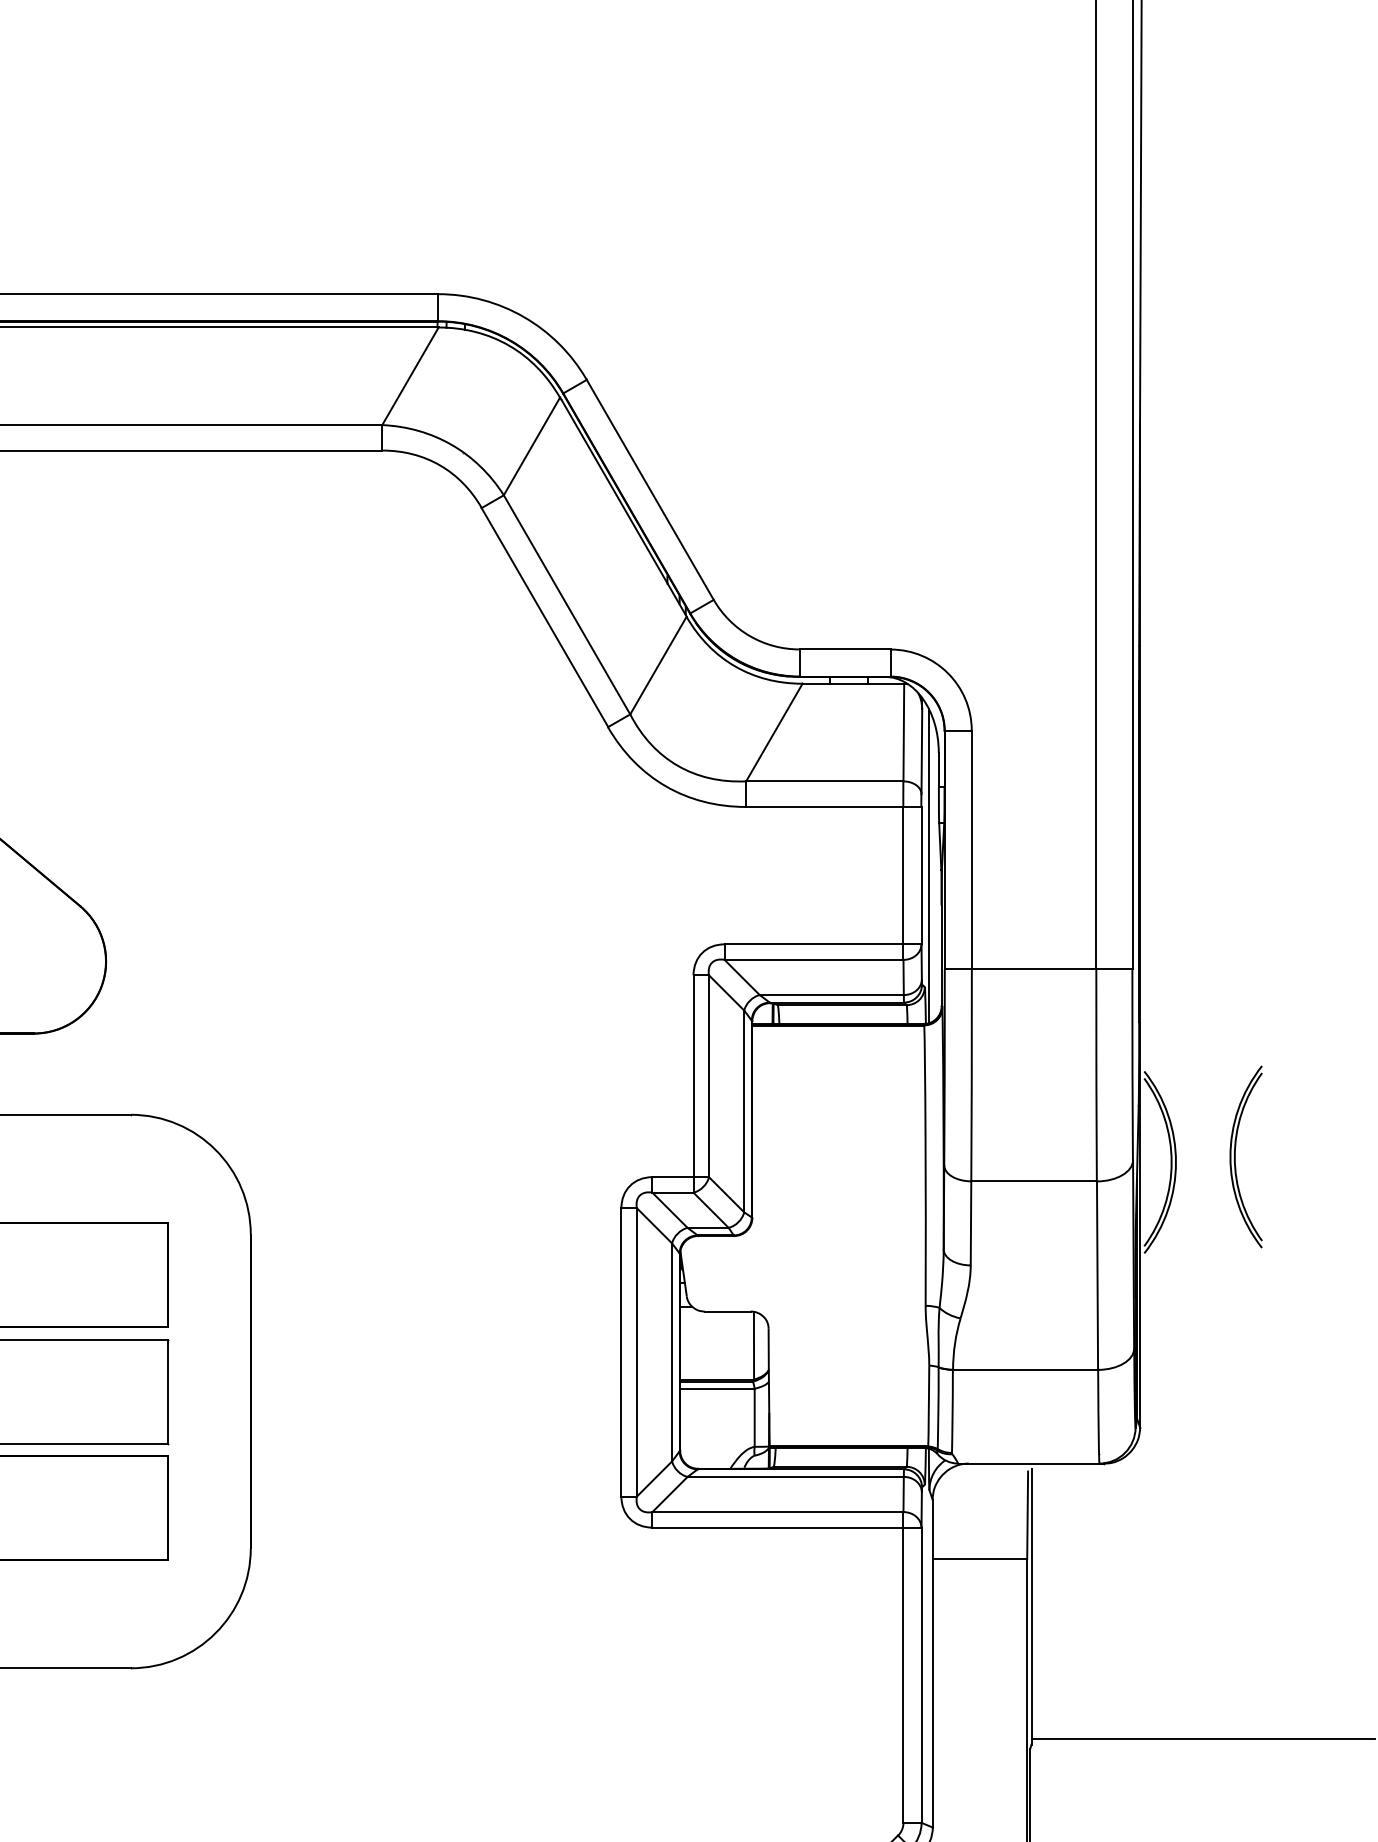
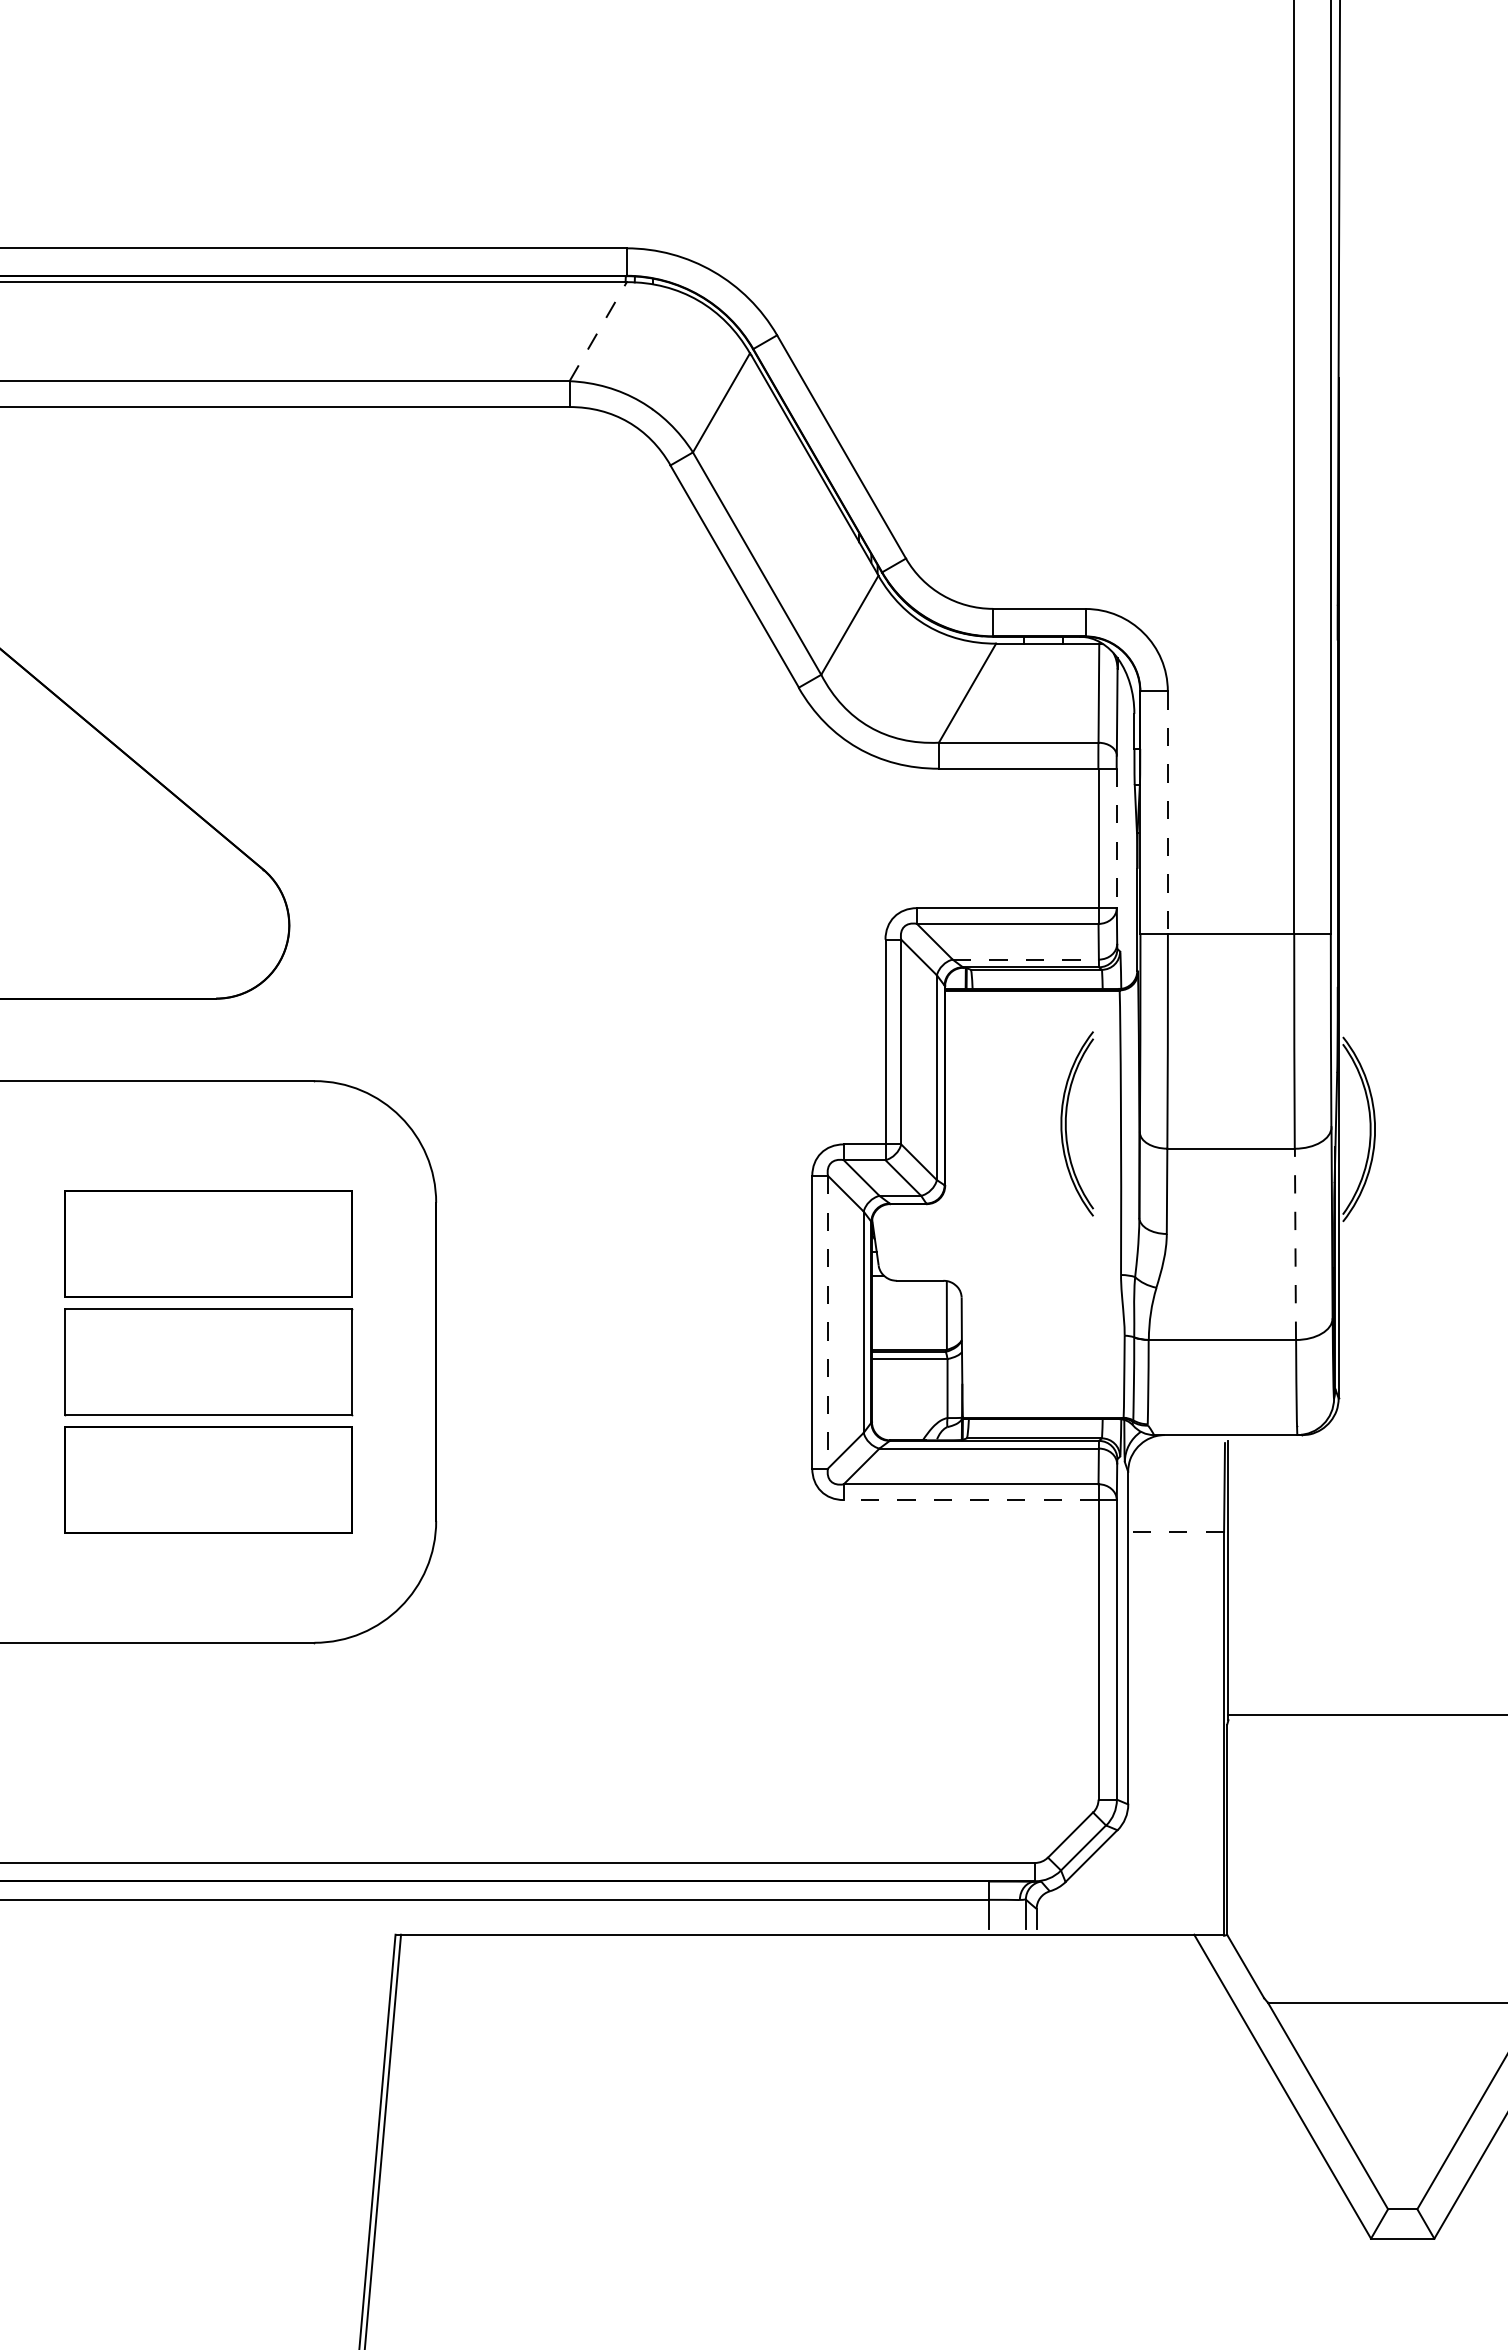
line: (410, 376) -> (598, 331), solid -> dashed
line: (971, 850) -> (1167, 812), solid -> dashed
line: (929, 865) -> (1124, 828), removed
line: (921, 875) -> (1116, 838), solid -> dashed
line: (832, 994) -> (1026, 959), solid -> dashed
part: (1235, 1156) -> (1066, 1123), moved
line: (1097, 1275) -> (1295, 1244), solid -> dashed
line: (637, 1352) -> (828, 1322), solid -> dashed
line: (777, 1528) -> (970, 1500), solid -> dashed
line: (980, 1559) -> (1176, 1532), solid -> dashed

